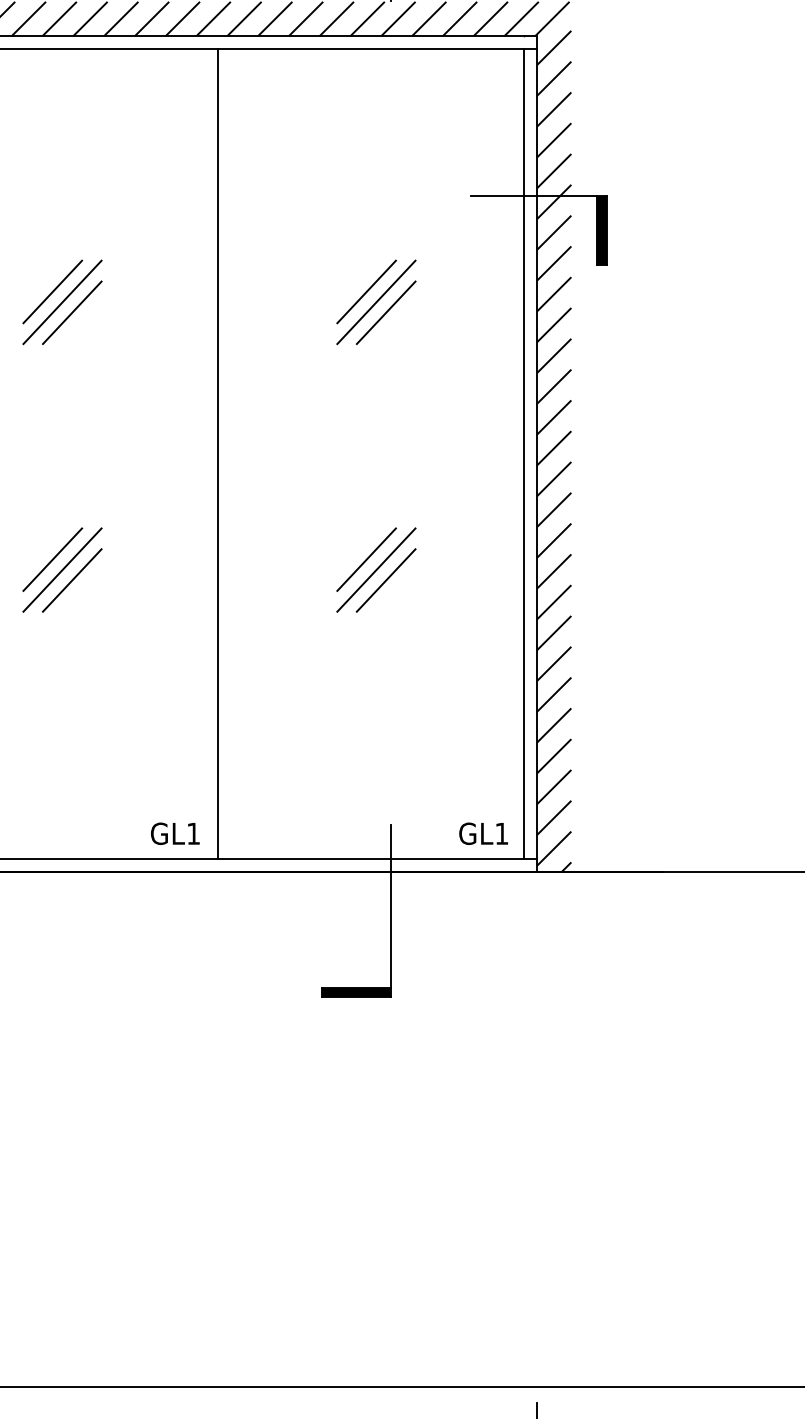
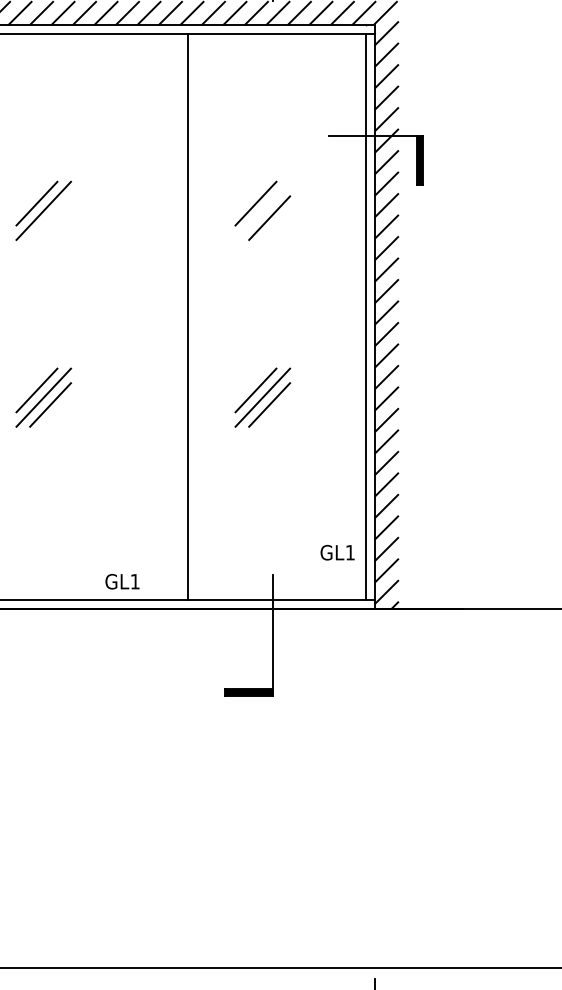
line: (375, 301) -> (262, 210), removed
line: (72, 311) -> (50, 217), removed
line: (218, 453) -> (188, 316), moved
text: (483, 833) -> (337, 552), moved

